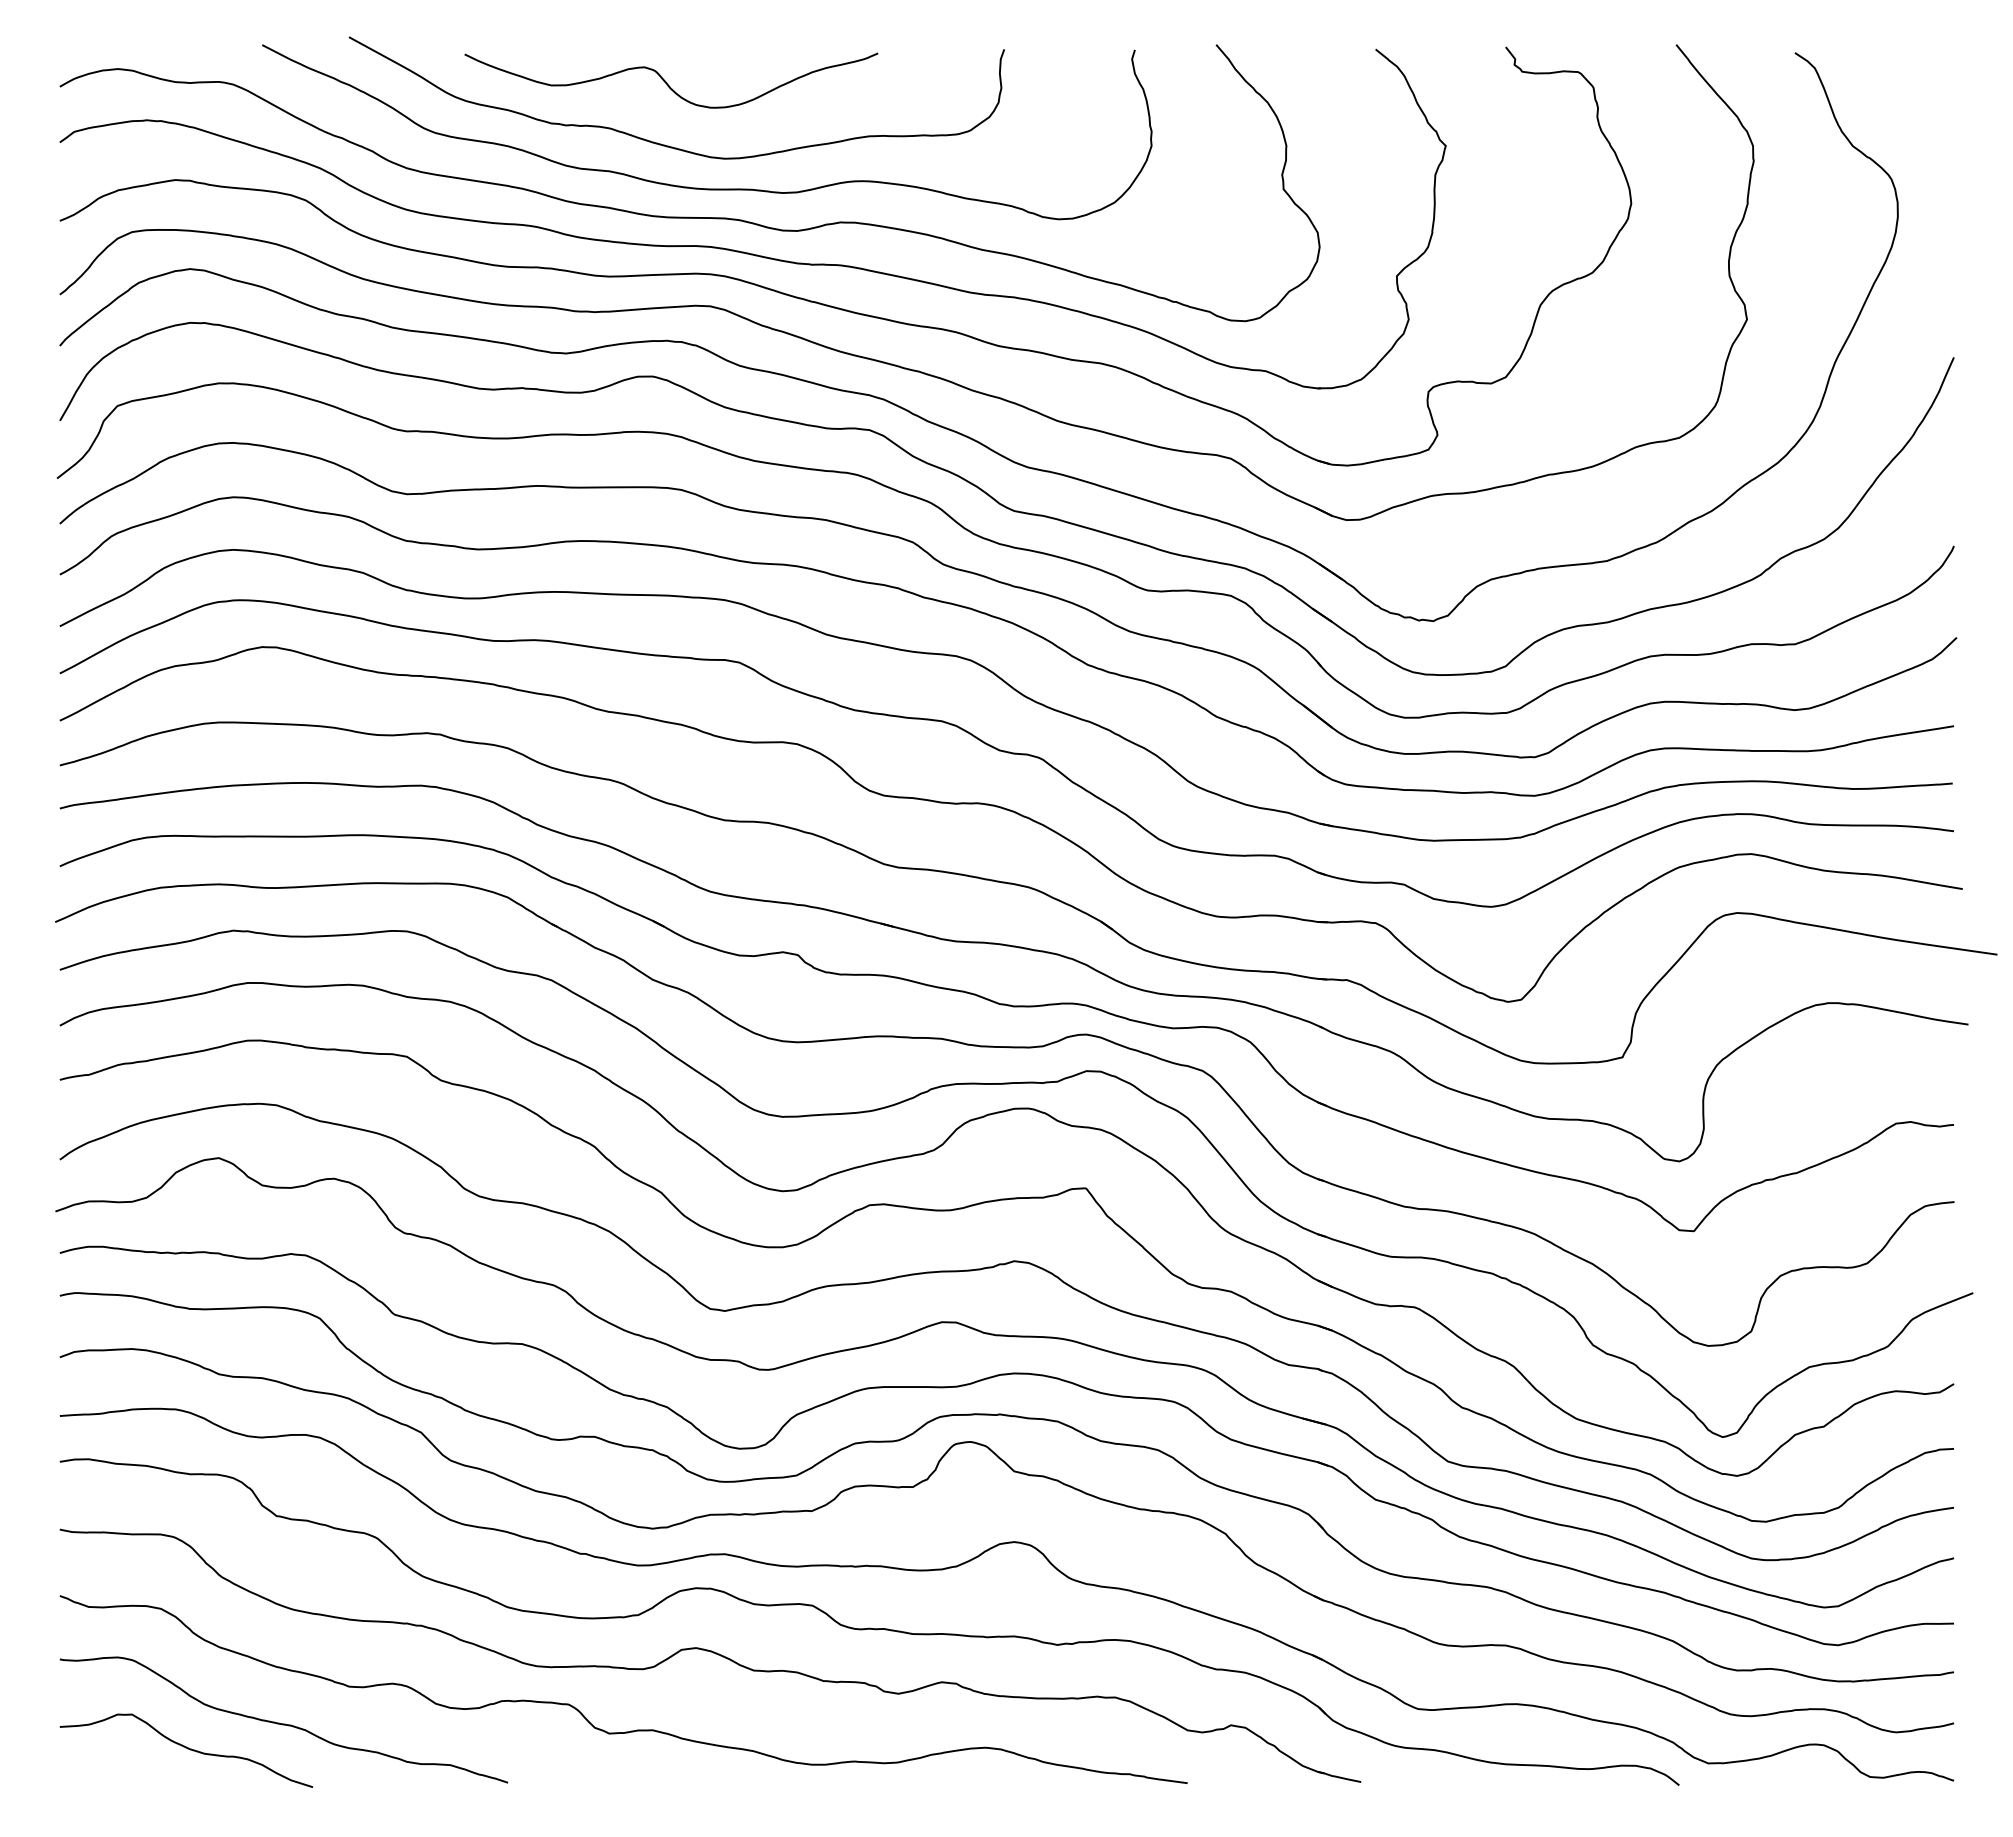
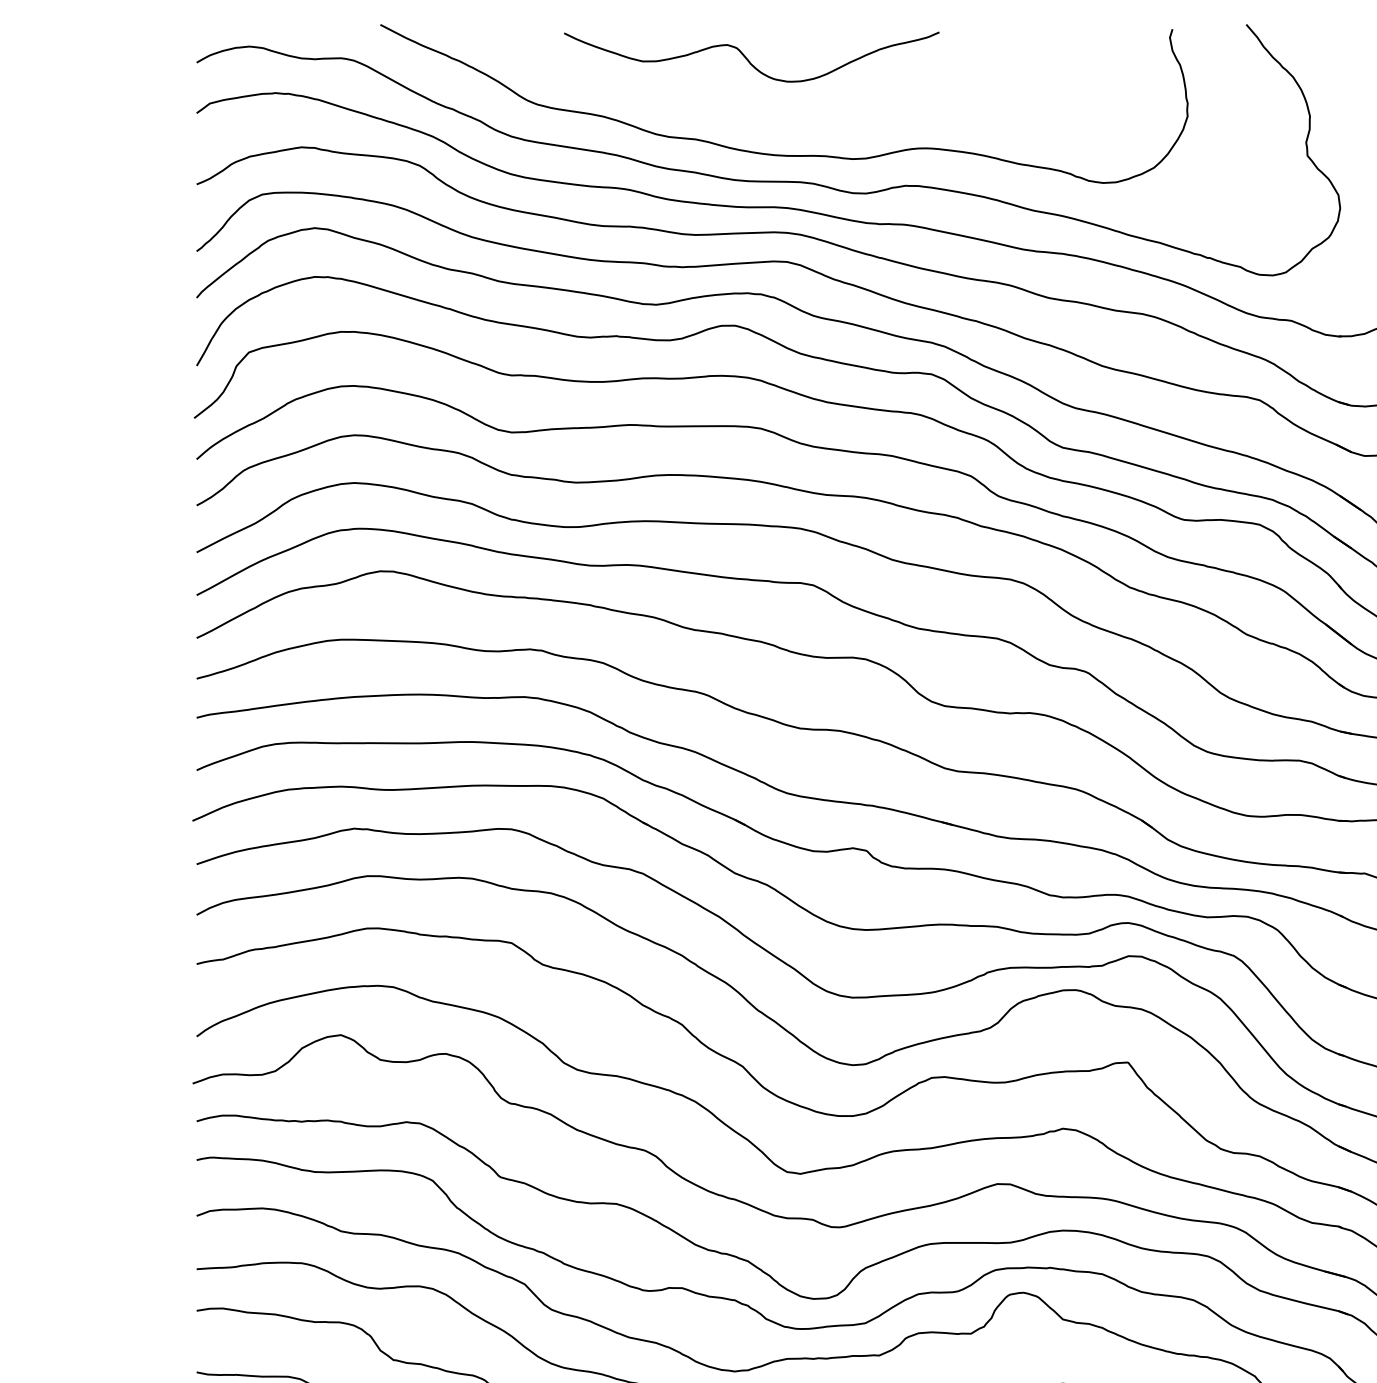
curve: (661, 143) -> (742, 114), removed

